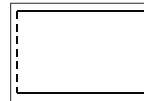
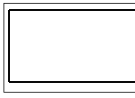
line: (17, 51) -> (9, 45), dashed -> solid

